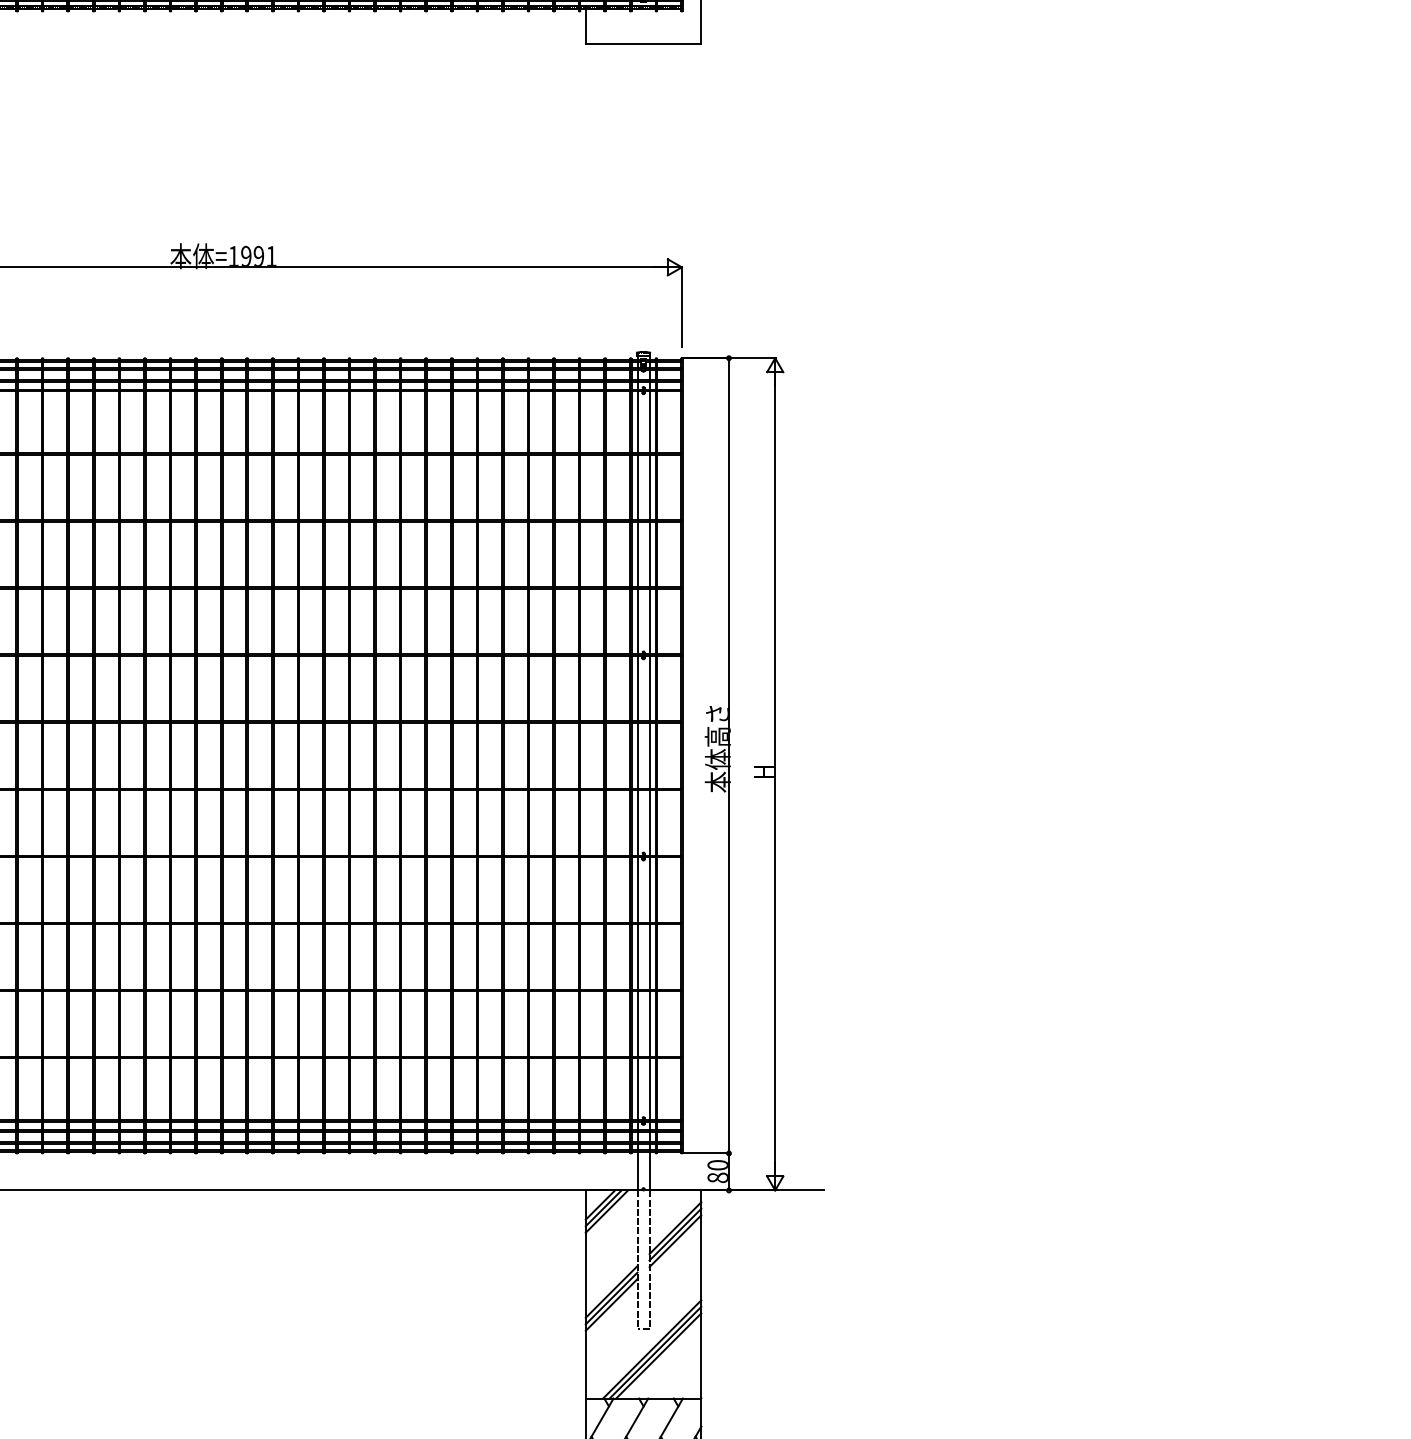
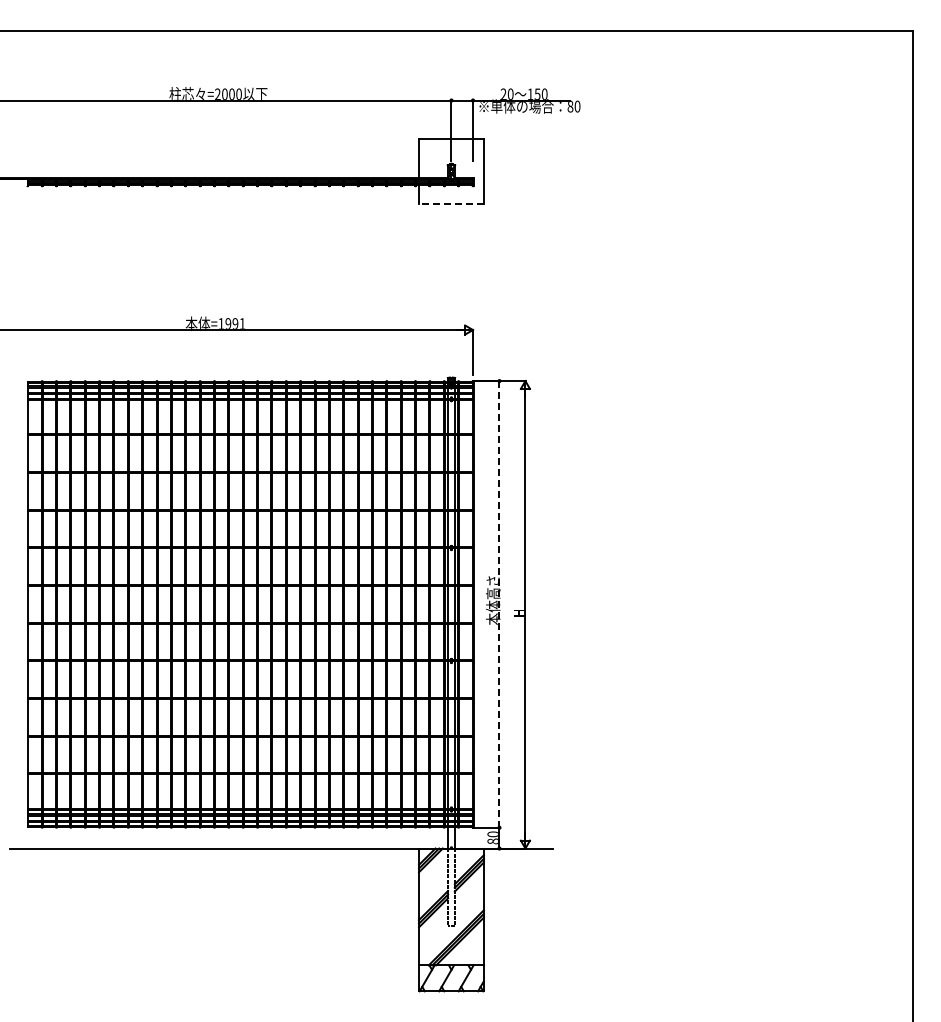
line: (641, 43) -> (450, 204), solid -> dashed
line: (729, 755) -> (499, 604), solid -> dashed

